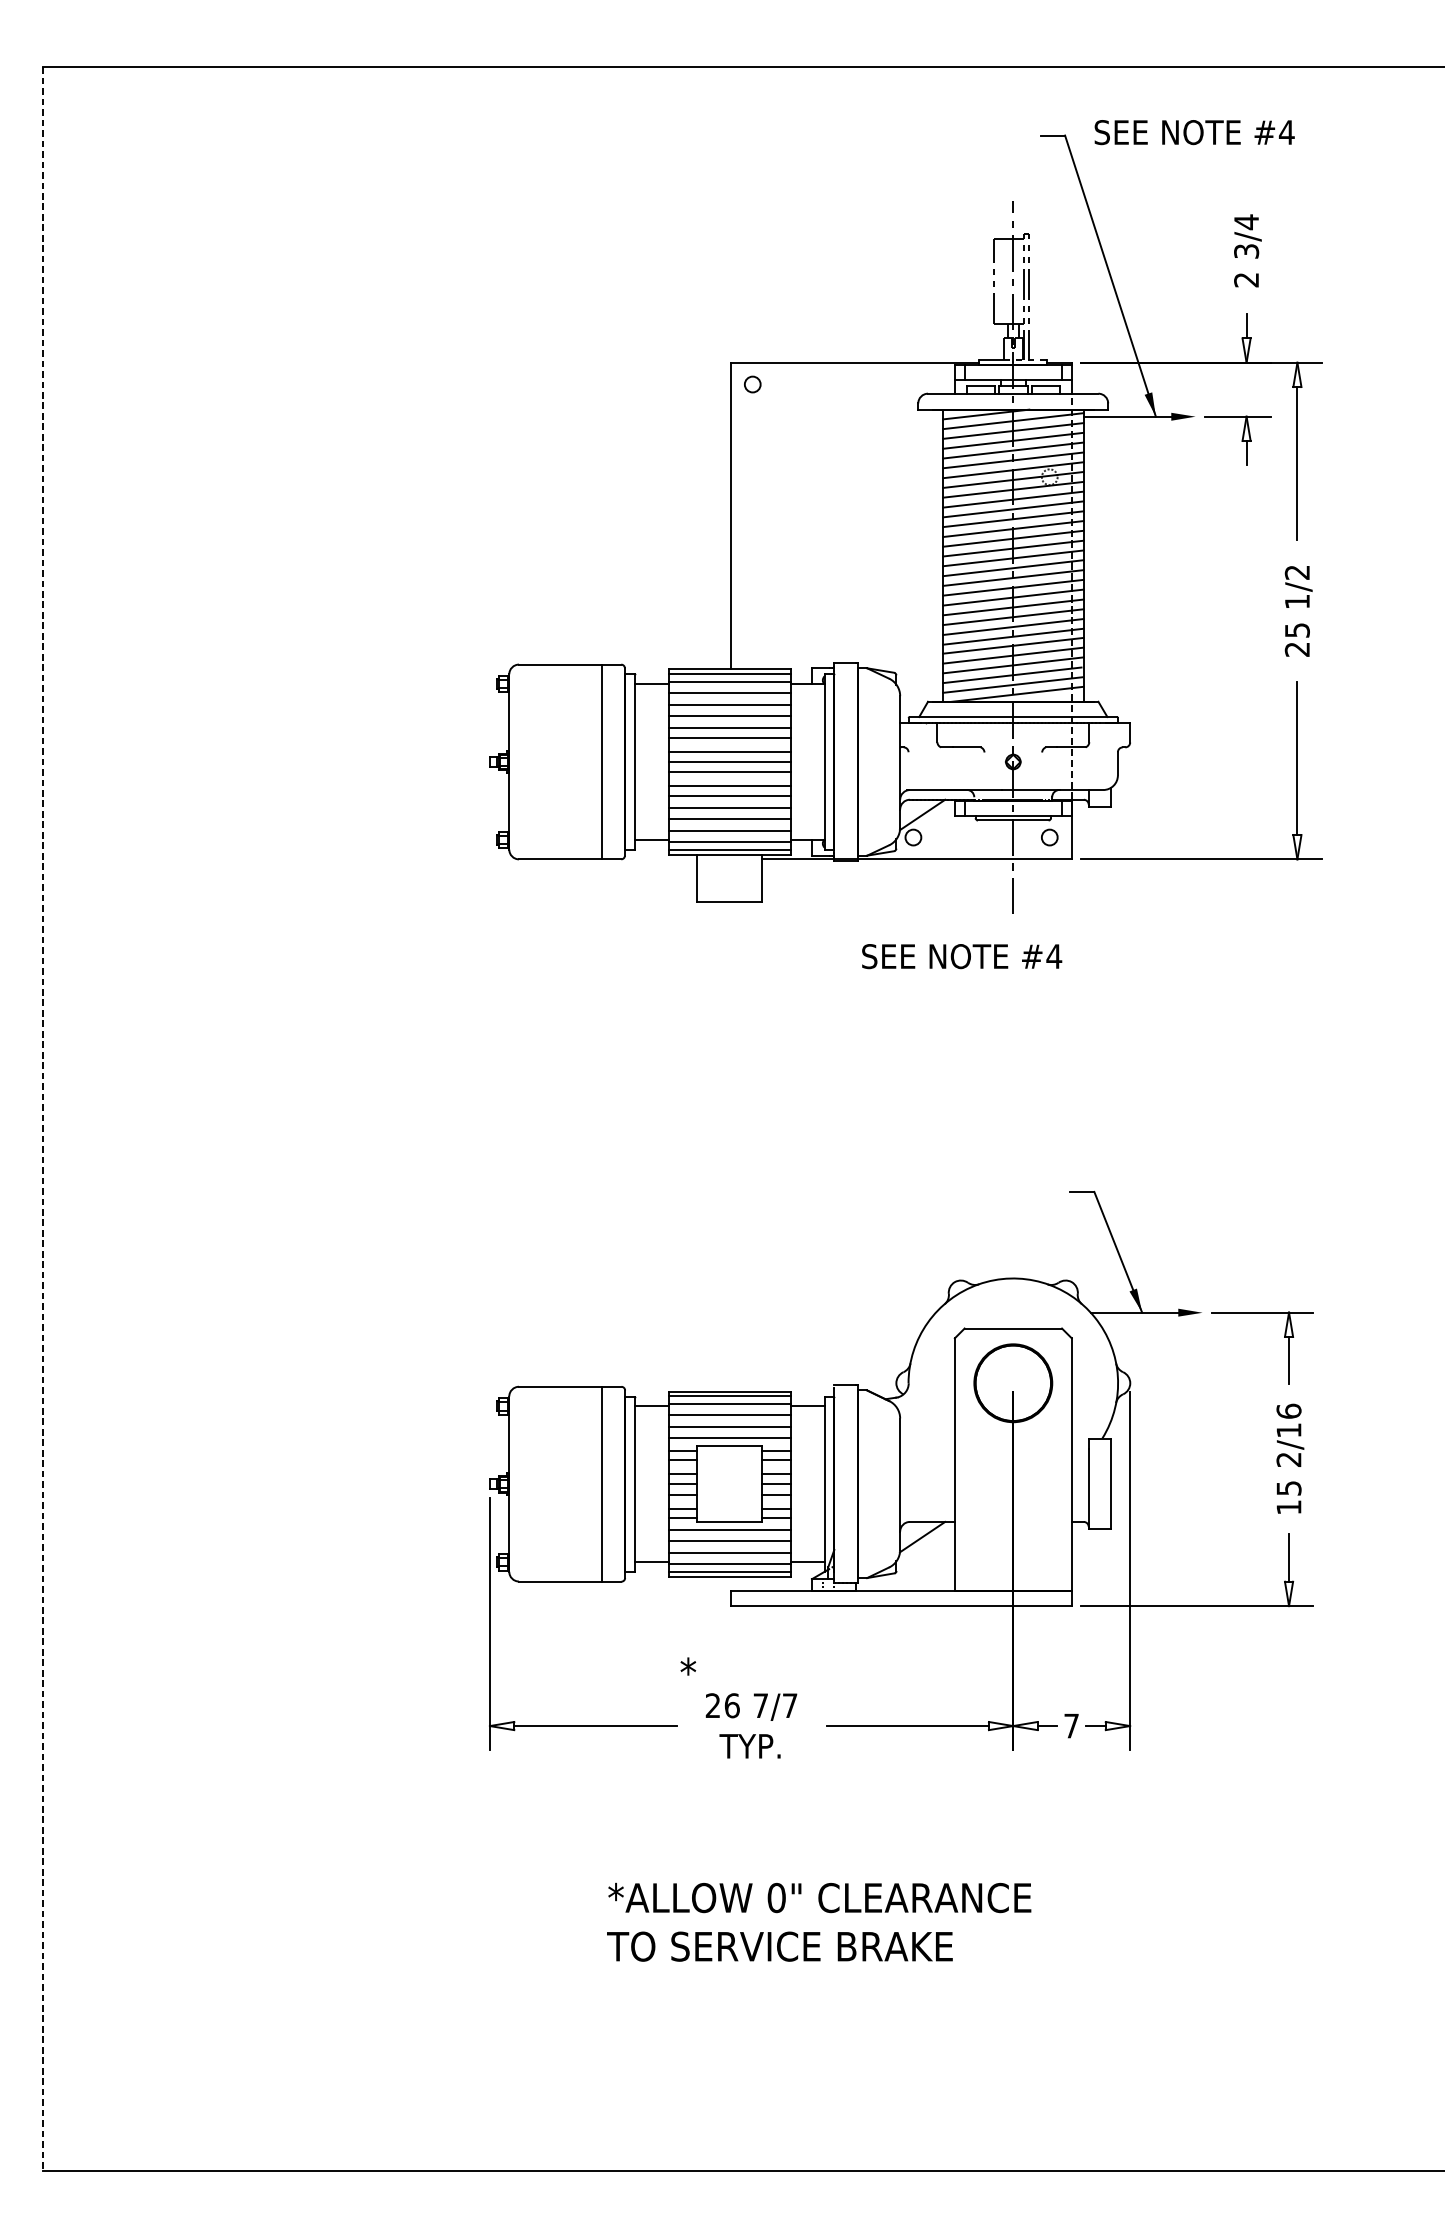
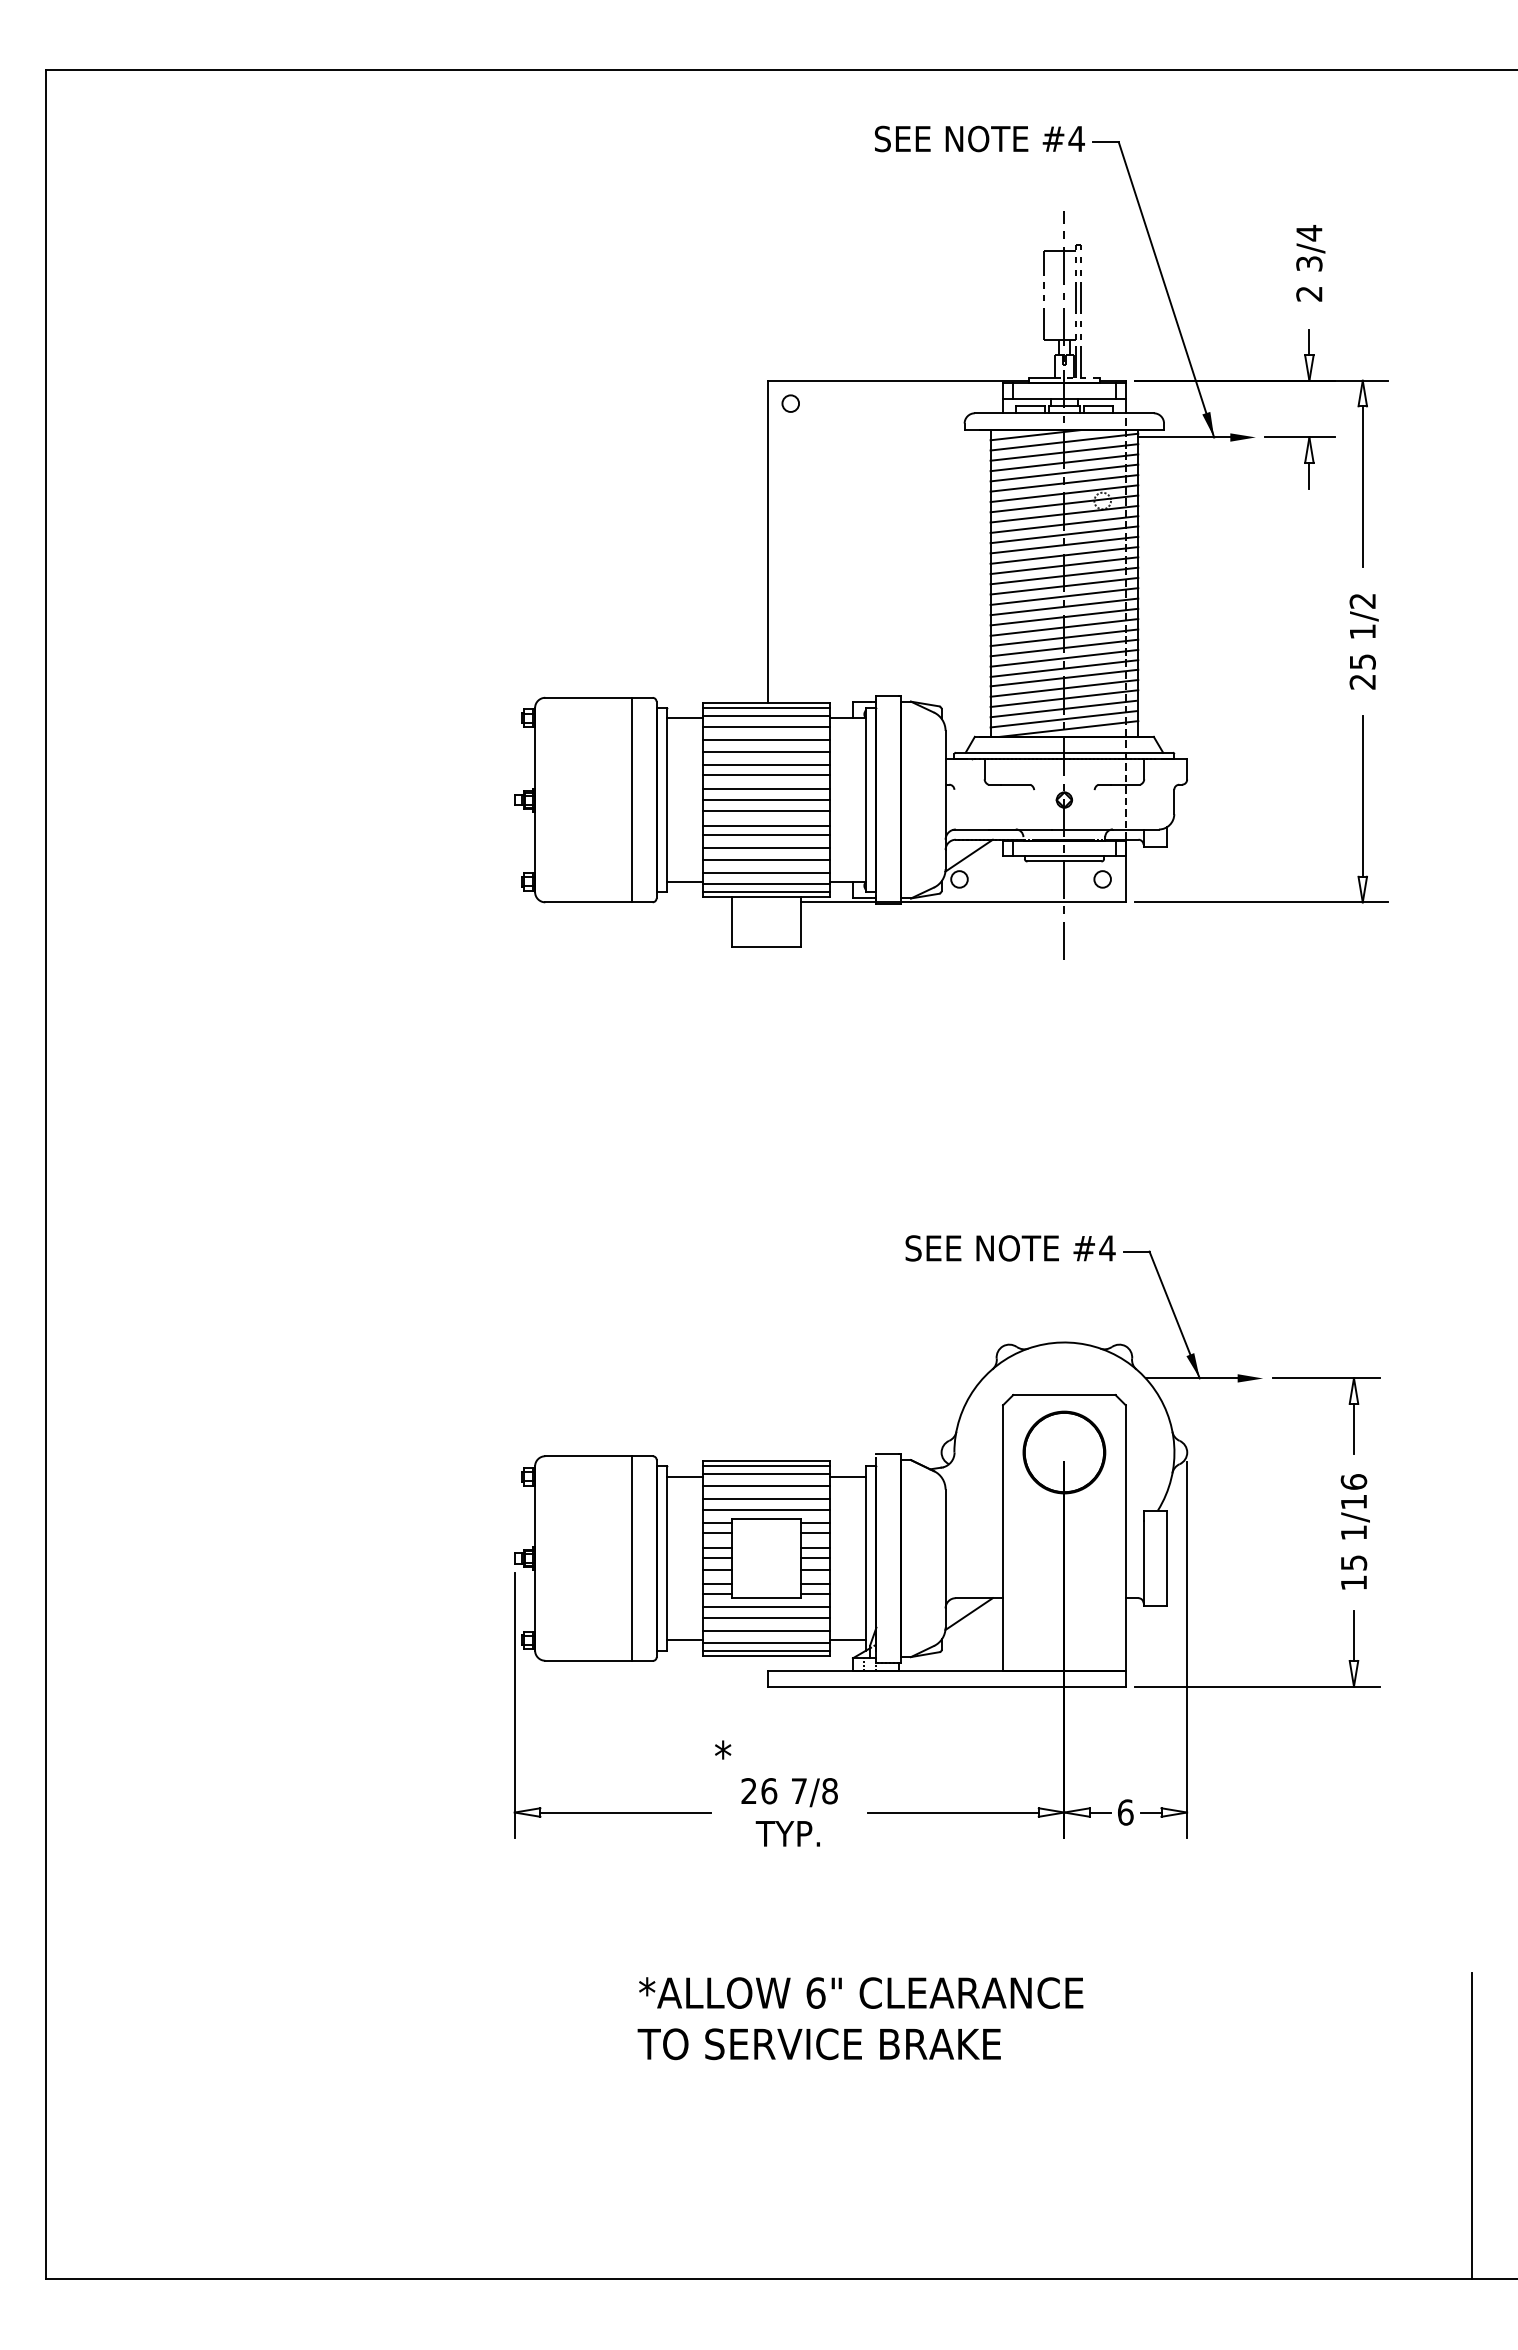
text: (1194, 132) -> (979, 138), moved
text: (961, 956) -> (1010, 1248), moved
line: (43, 1119) -> (45, 1175), dashed -> solid
text: (1288, 1459) -> (1353, 1532), 2/16 -> 1/16
text: (789, 1706) -> (829, 1791), 7/7 -> 7/8
text: (1071, 1726) -> (1125, 1812), 7 -> 6
text: (776, 1897) -> (815, 1992), 0" -> 6"
line: (1401, 2024) -> (1472, 2125), added

